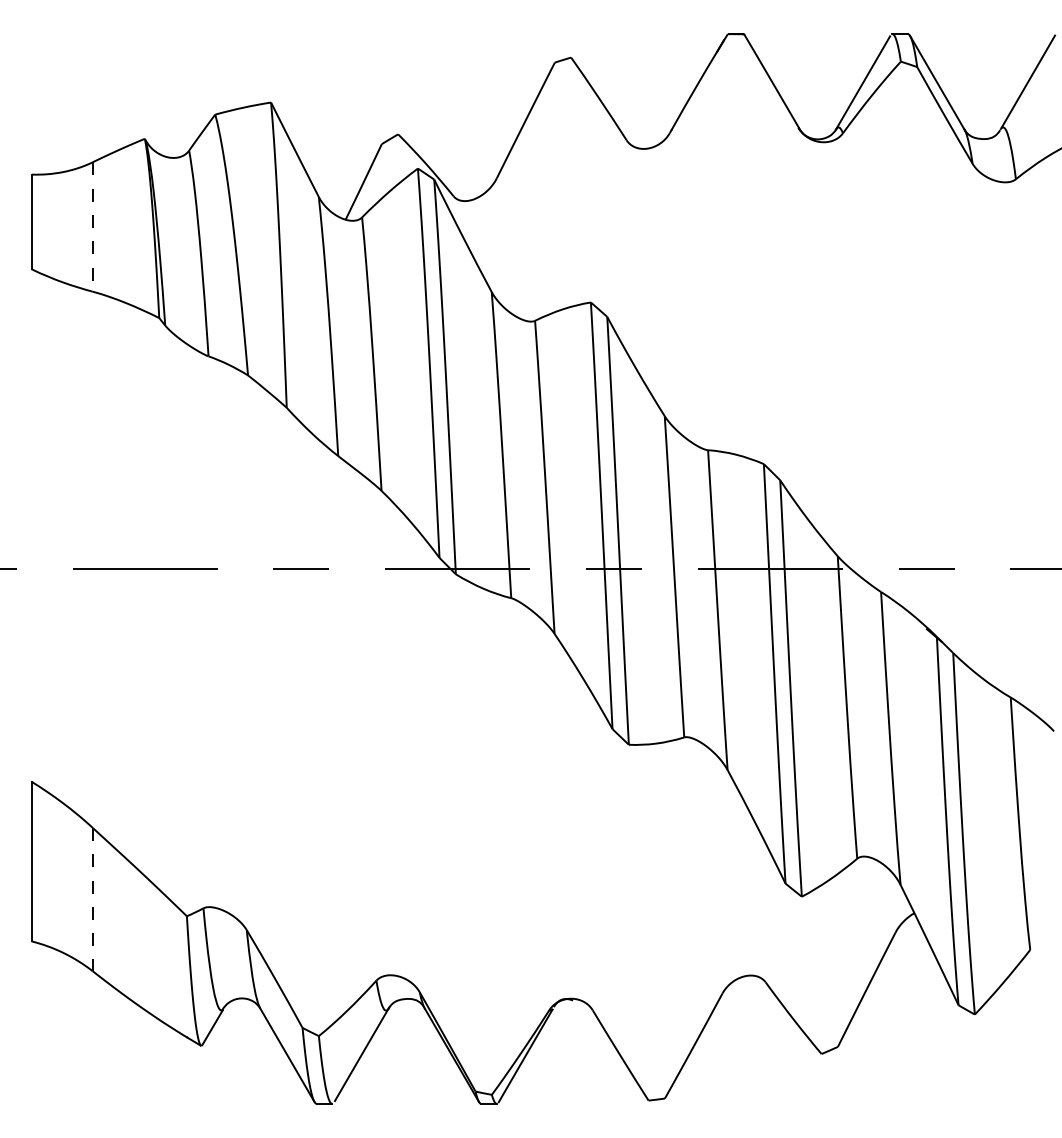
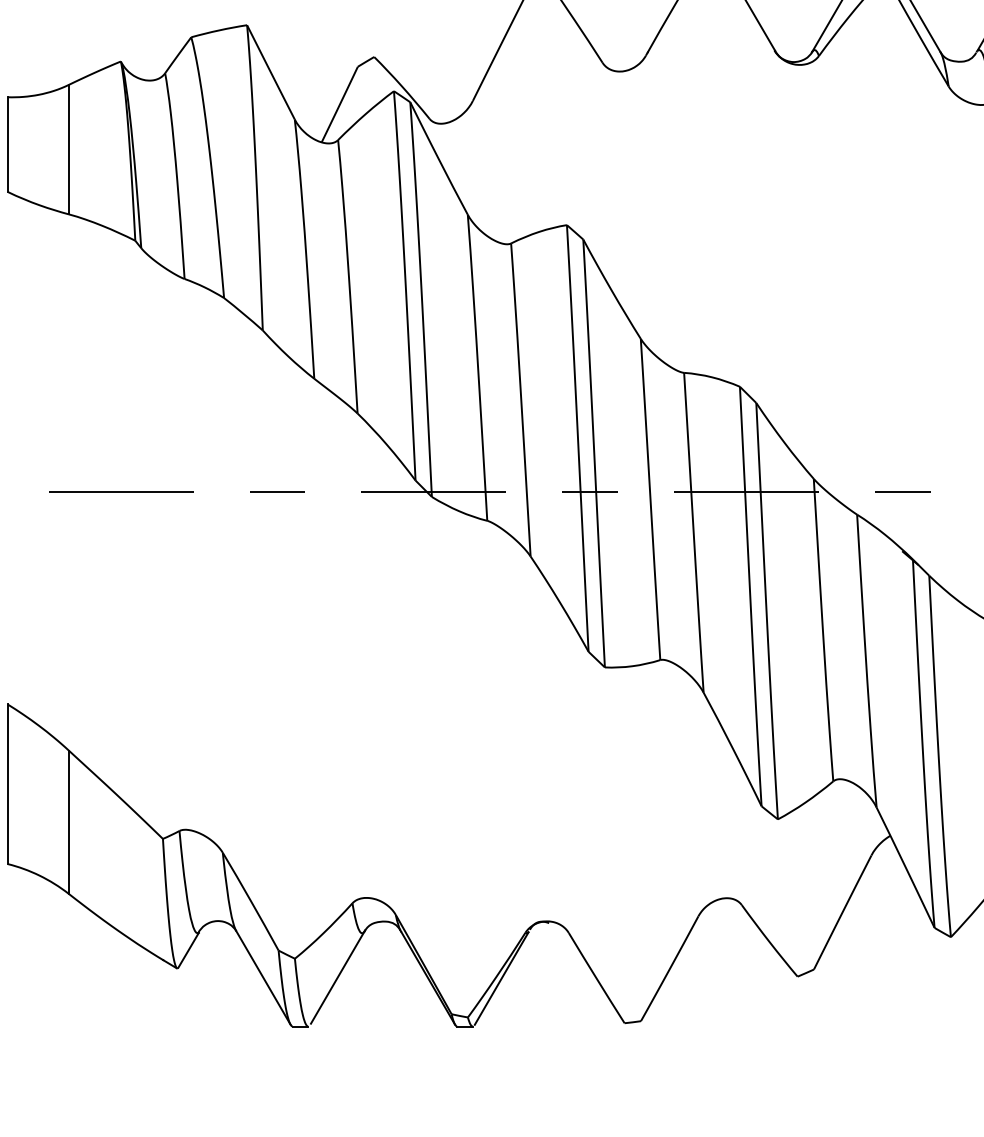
line: (92, 227) -> (68, 150), dashed -> solid
line: (92, 899) -> (68, 822), dashed -> solid

